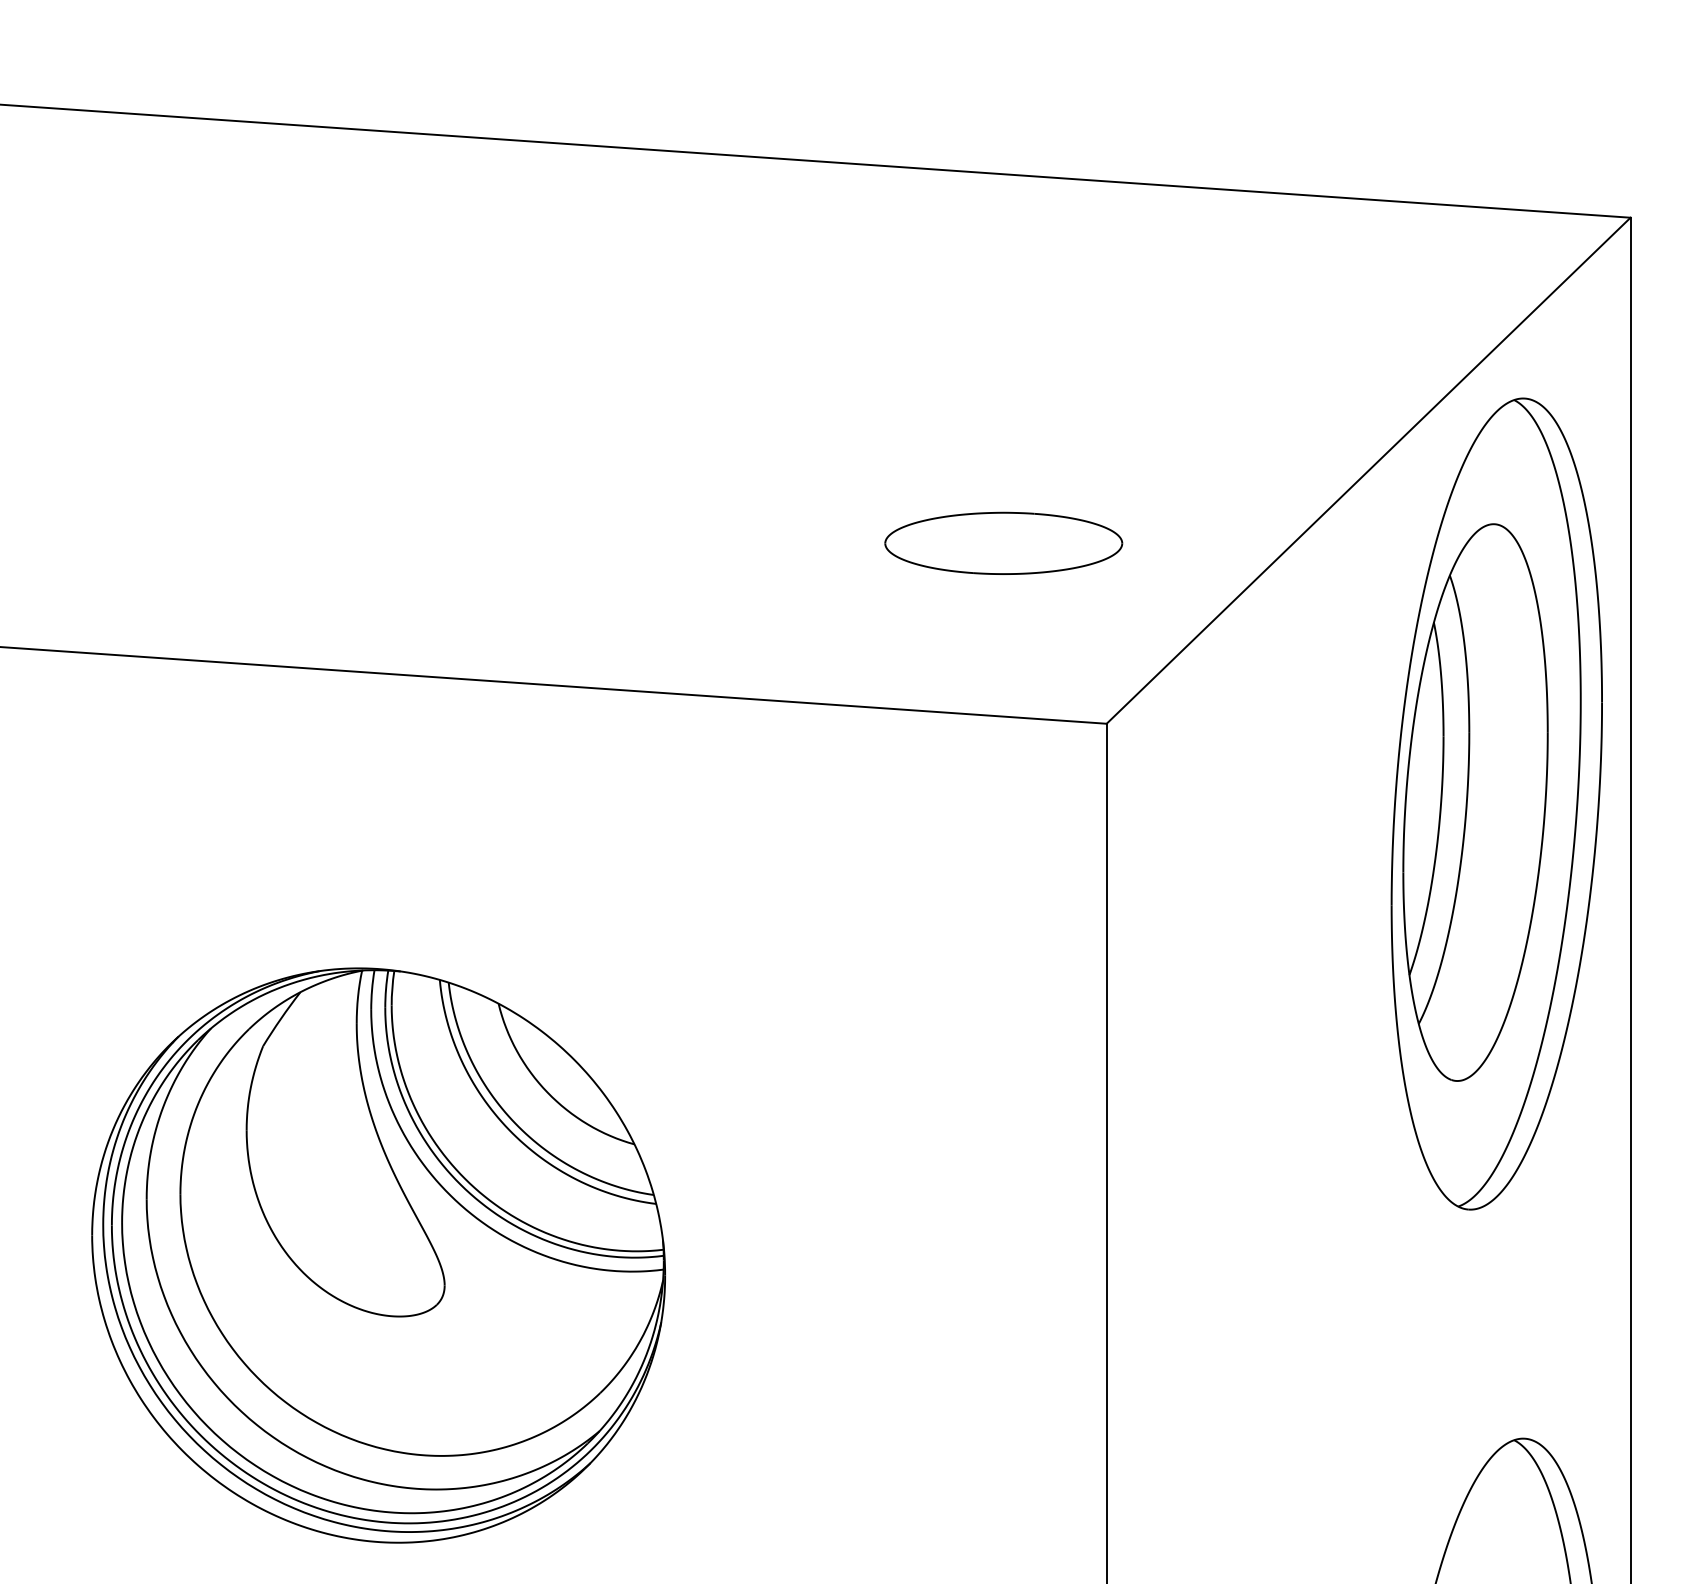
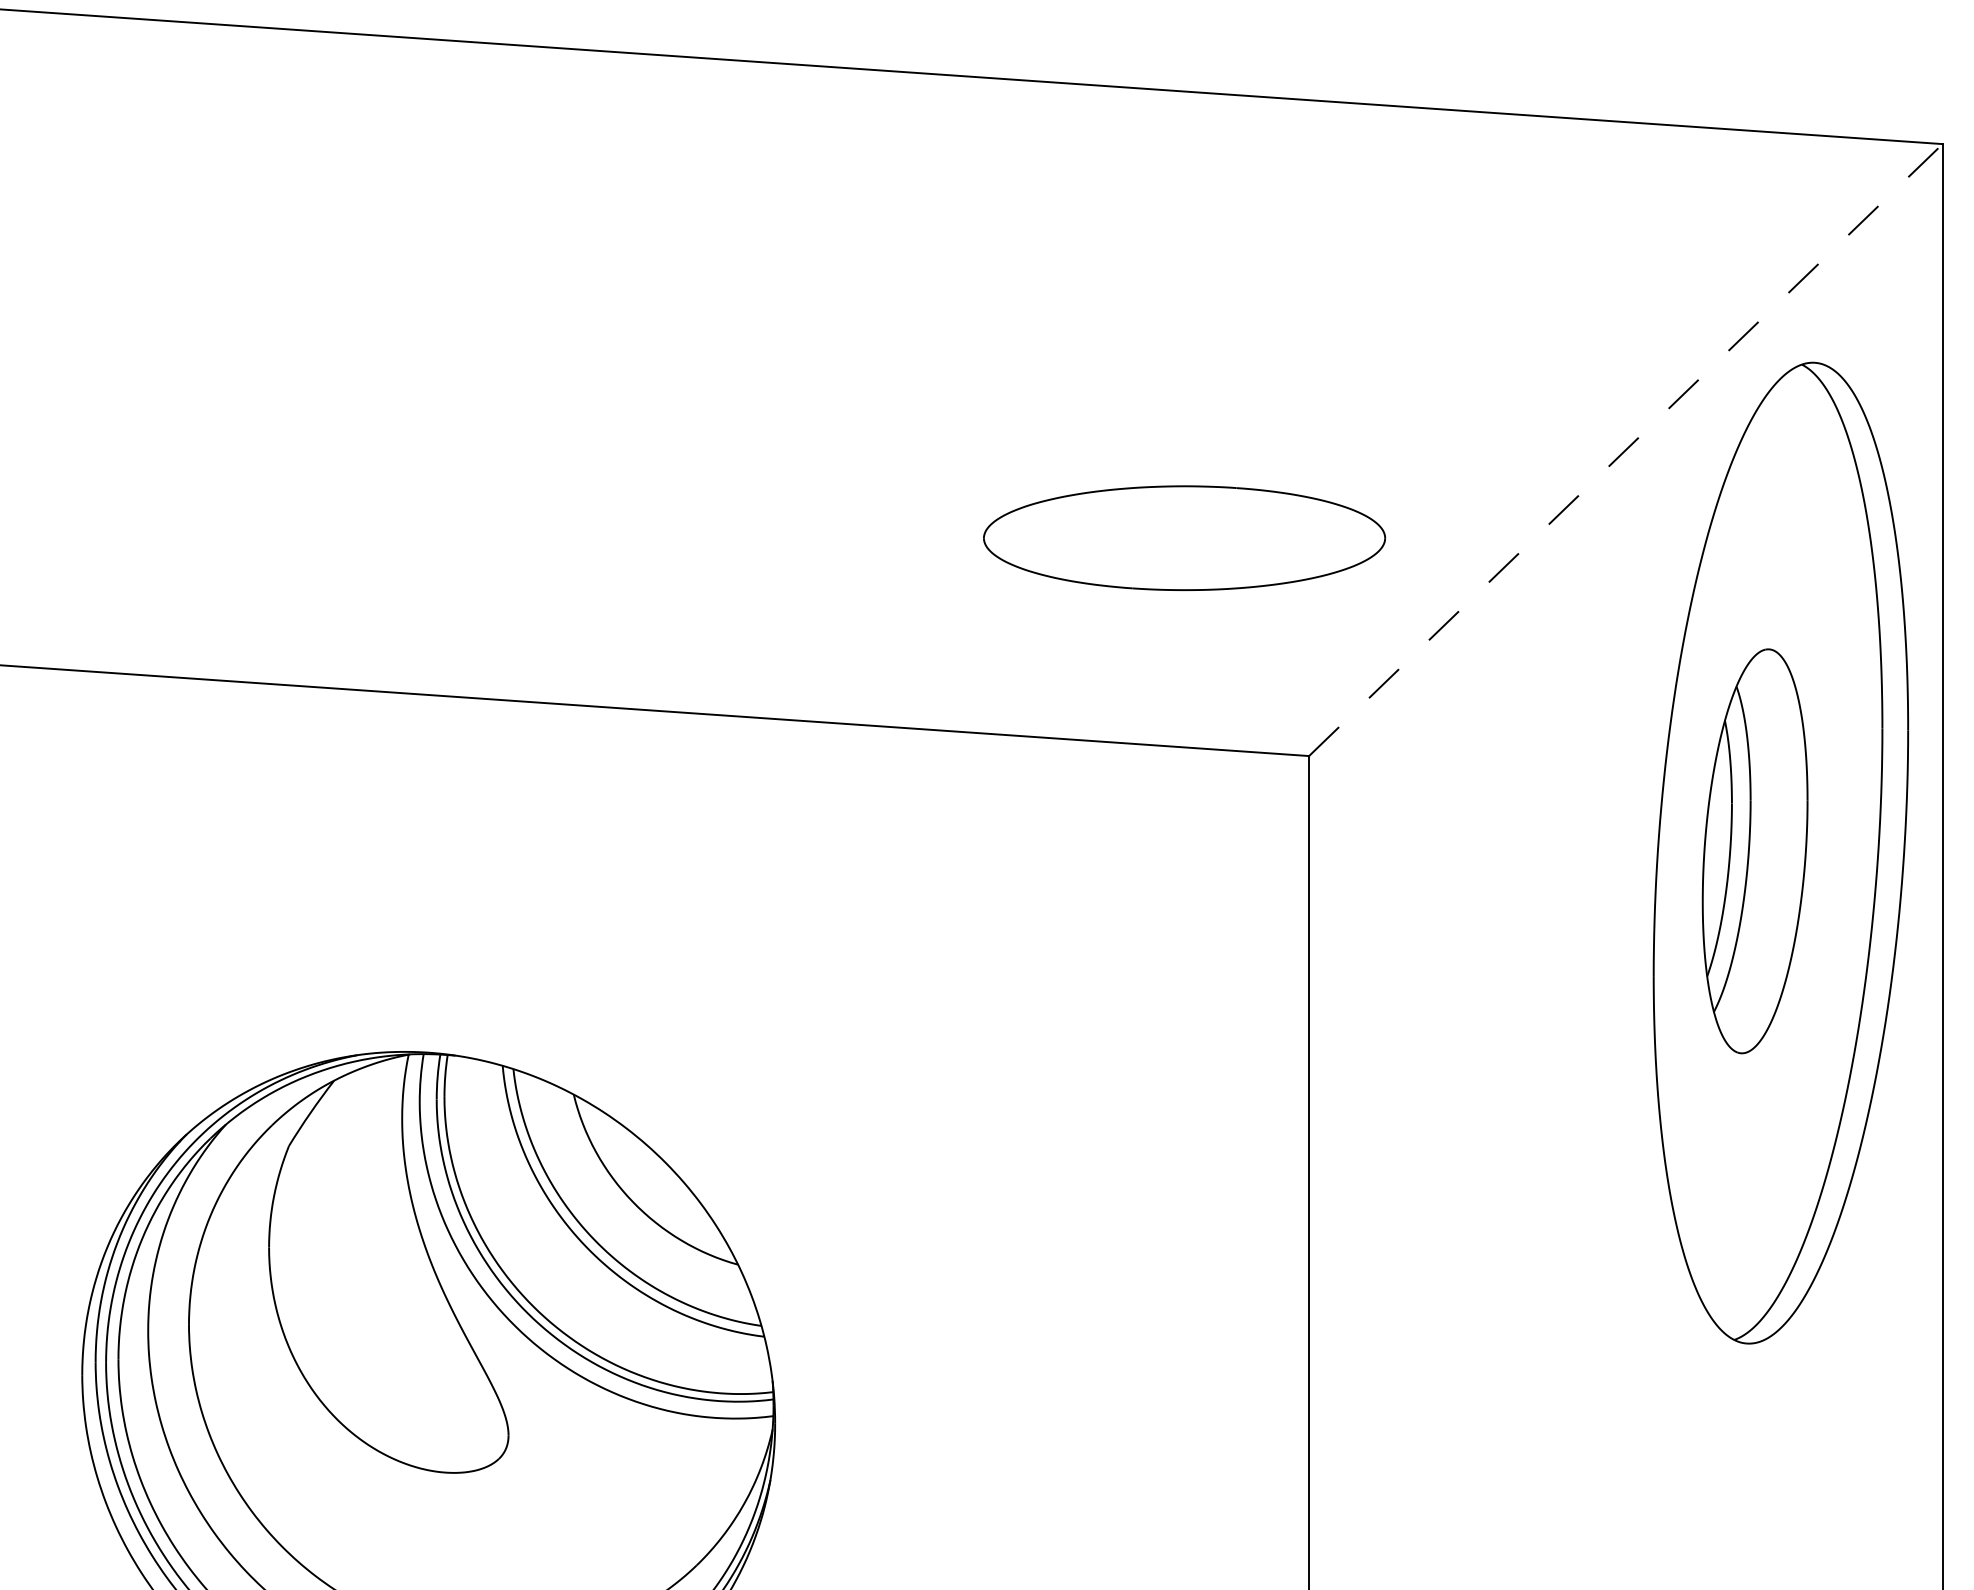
line: (1368, 470) -> (1625, 449), solid -> dashed
part: (1003, 542) -> (1184, 536), size x1.4
part: (1475, 802) -> (1755, 851), size x0.6

